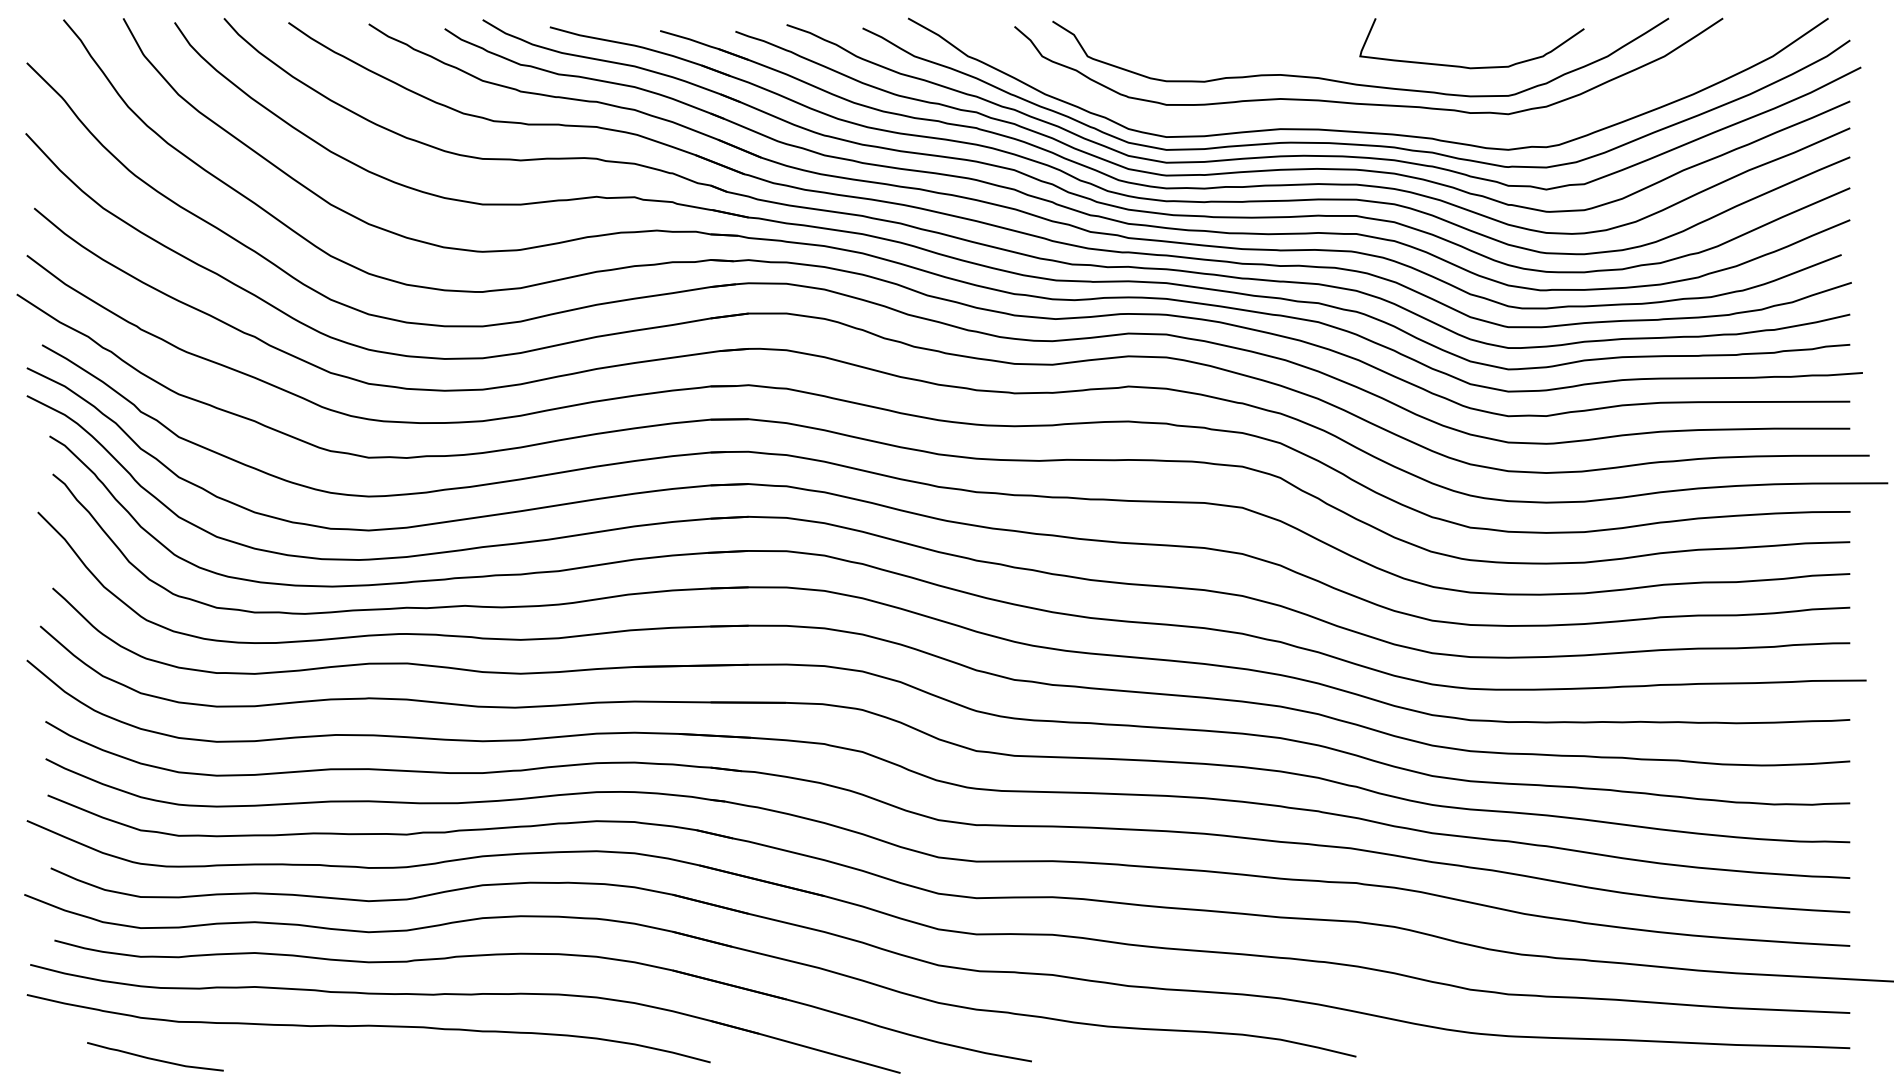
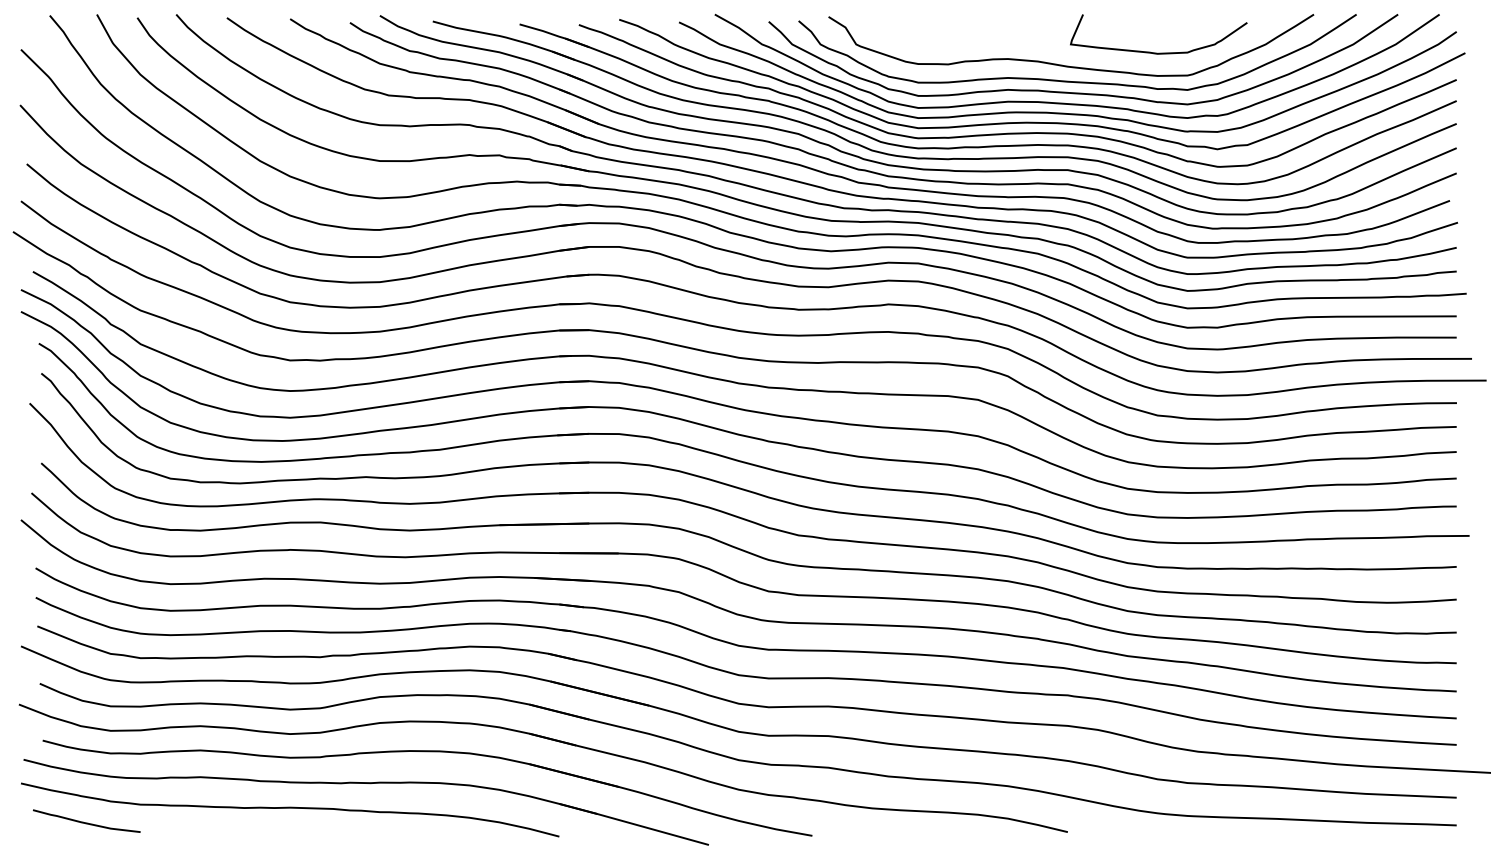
curve: (1371, 117) -> (1079, 92), added
curve: (155, 1058) -> (86, 822), moved

